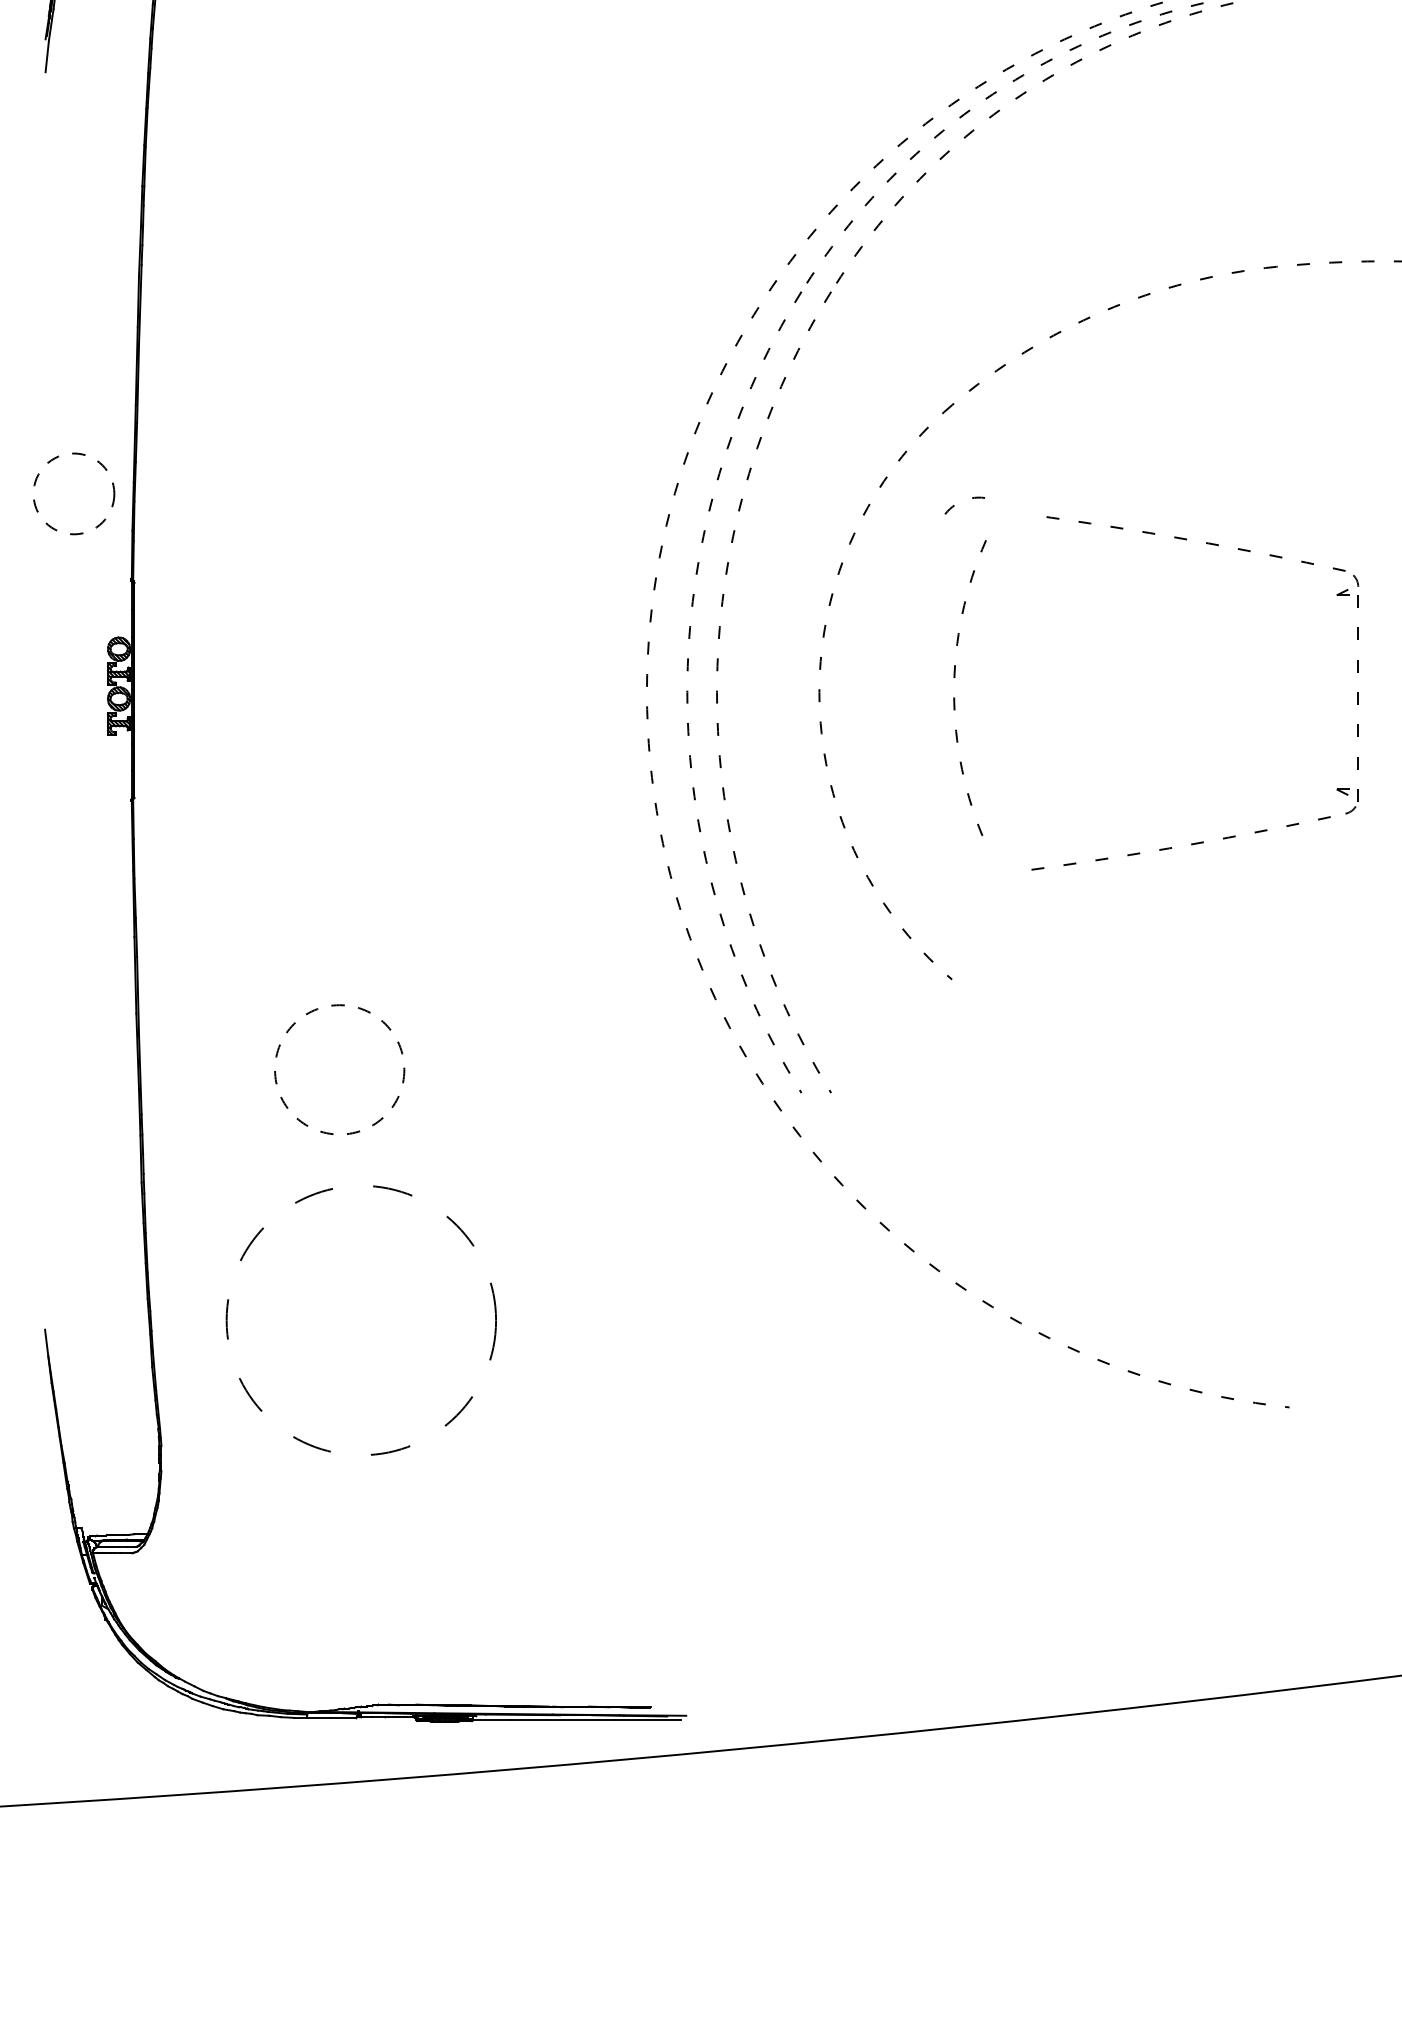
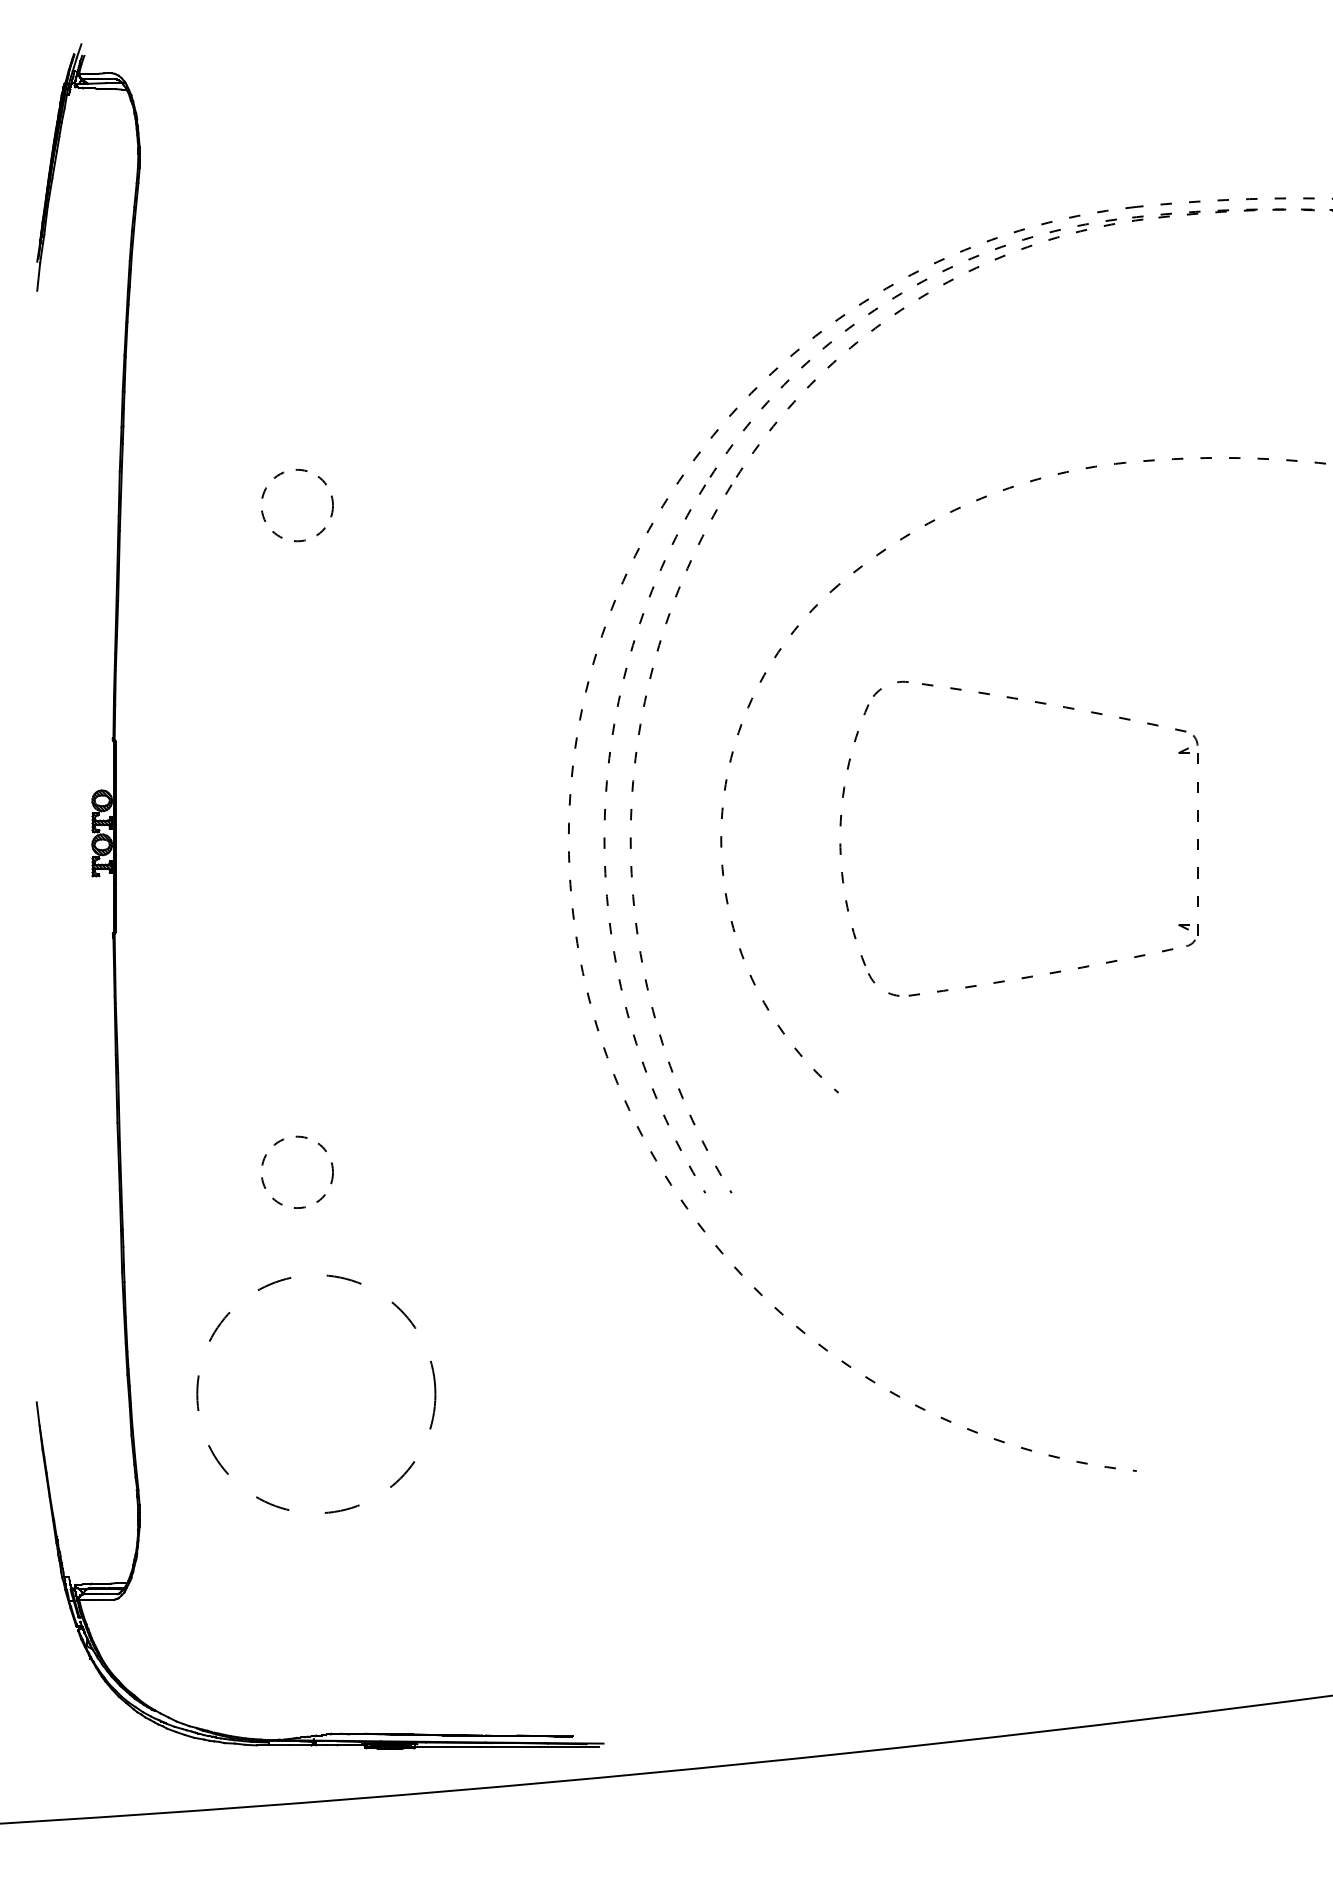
circle: (74, 493) -> (297, 505), moved
arc: (972, 499) -> (897, 683), moved
arc: (993, 854) -> (875, 982), added
circle: (340, 1068) -> (297, 1171), size x0.62

